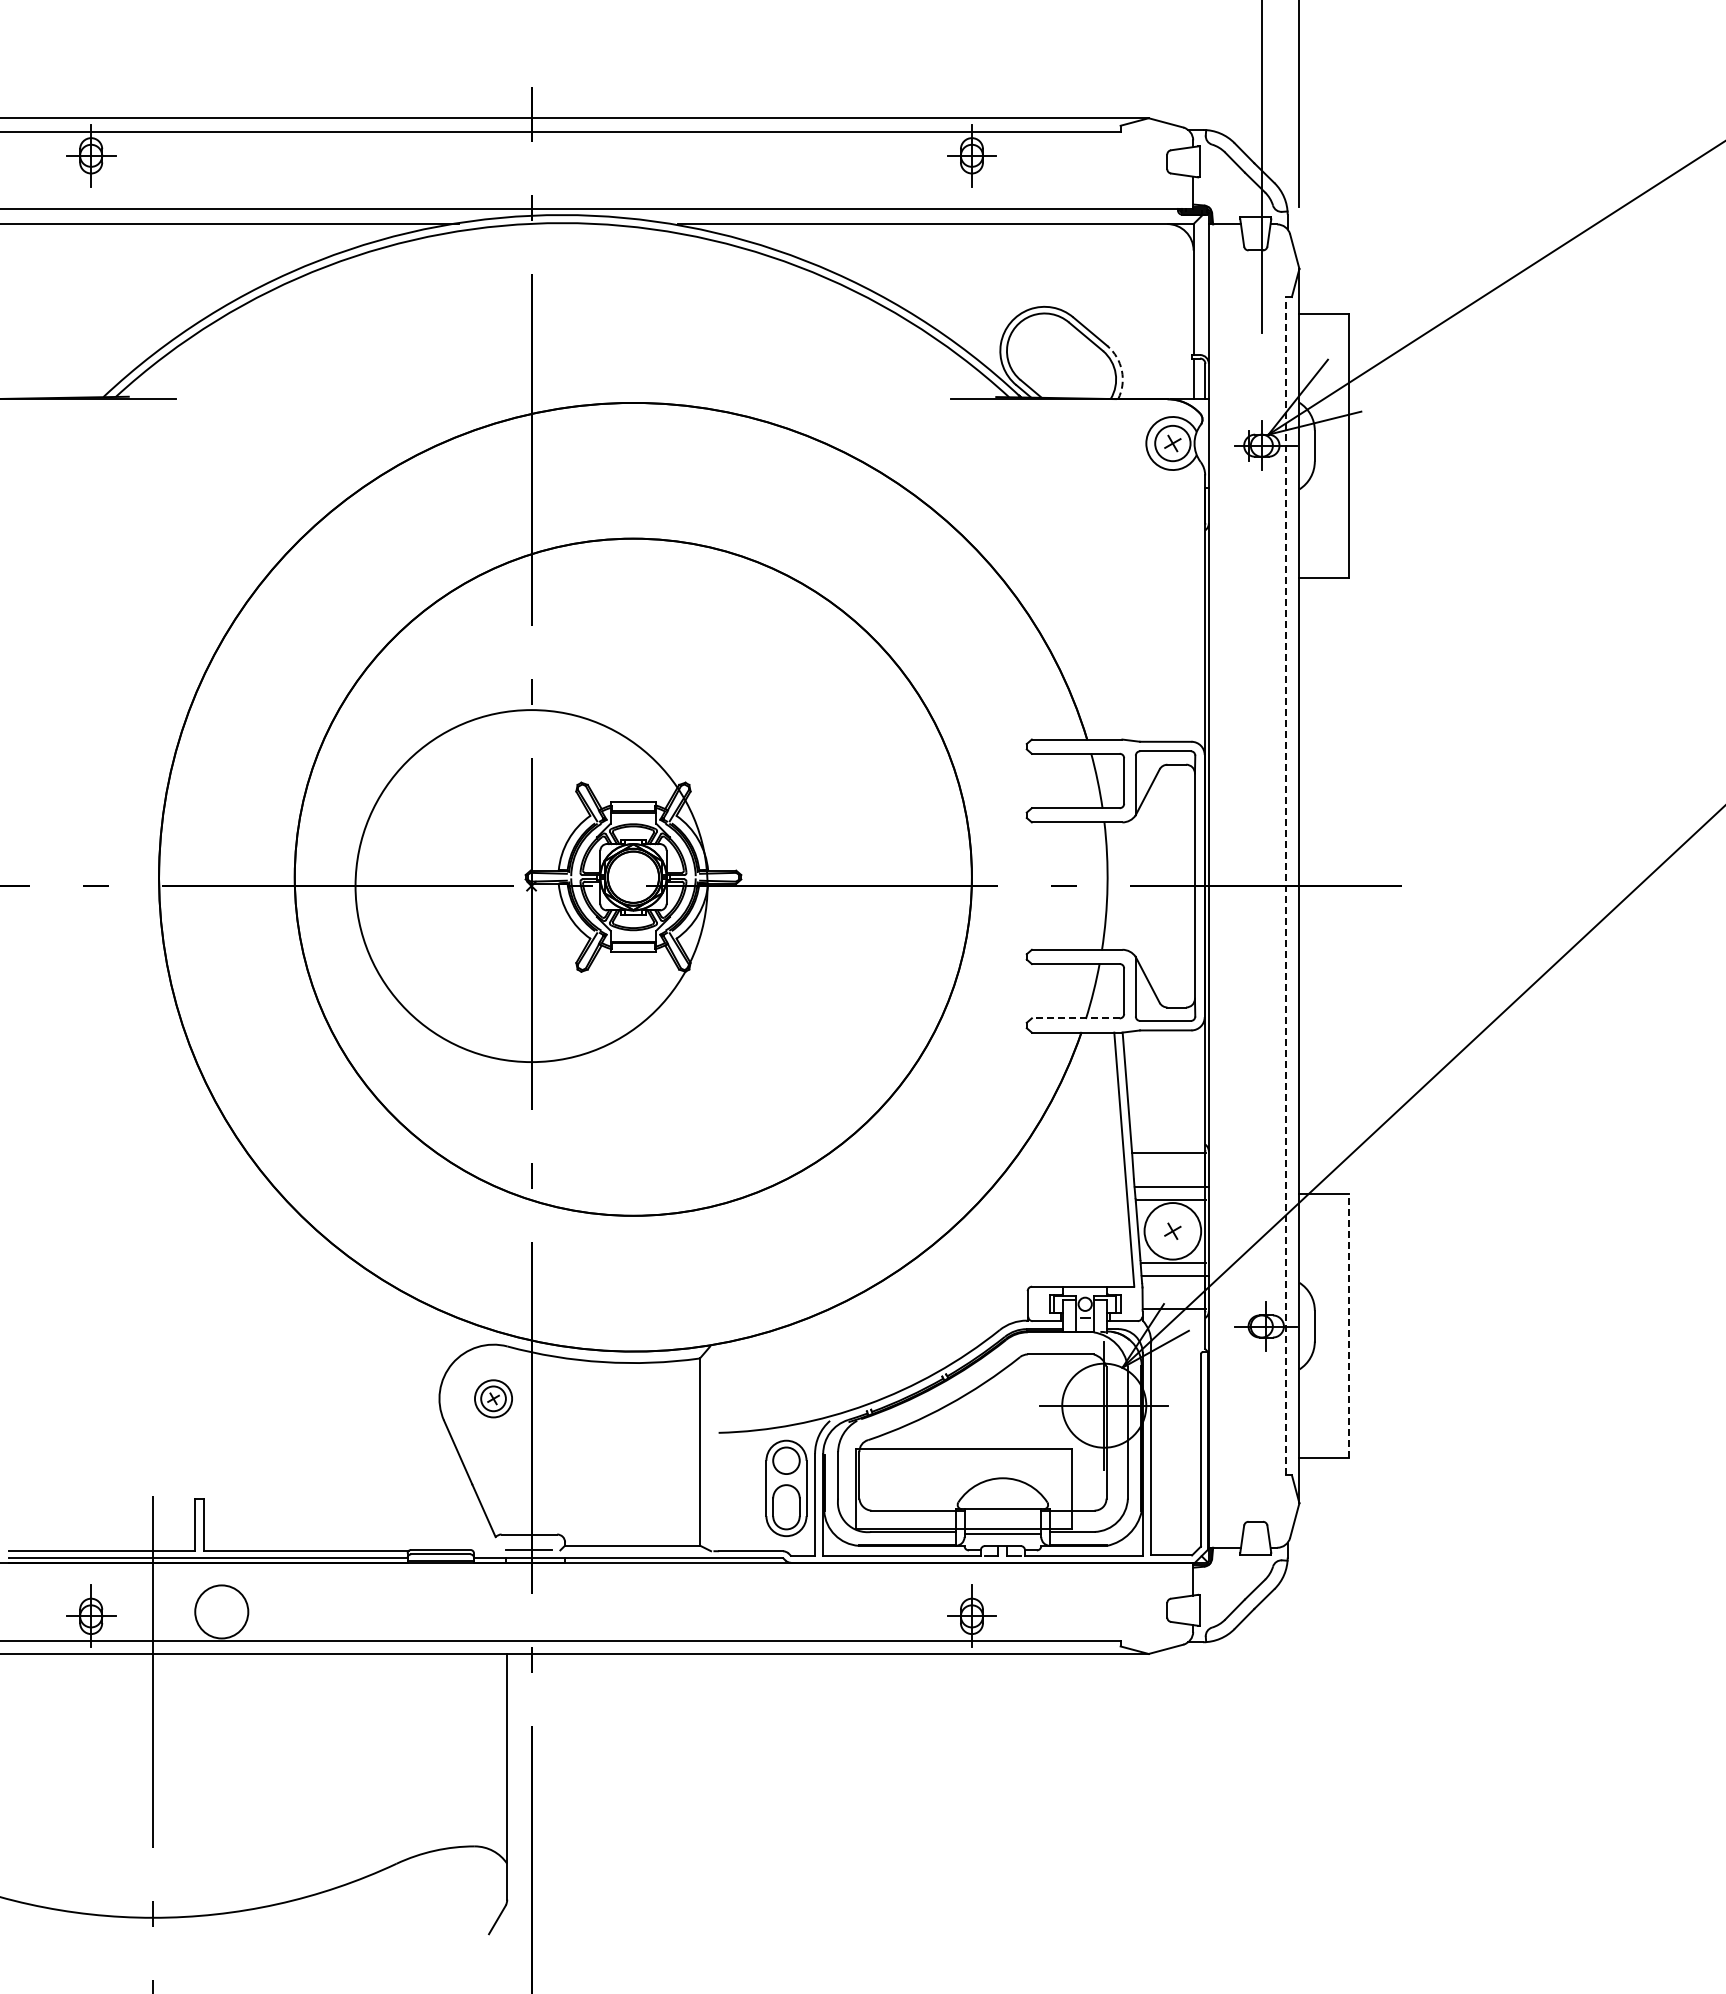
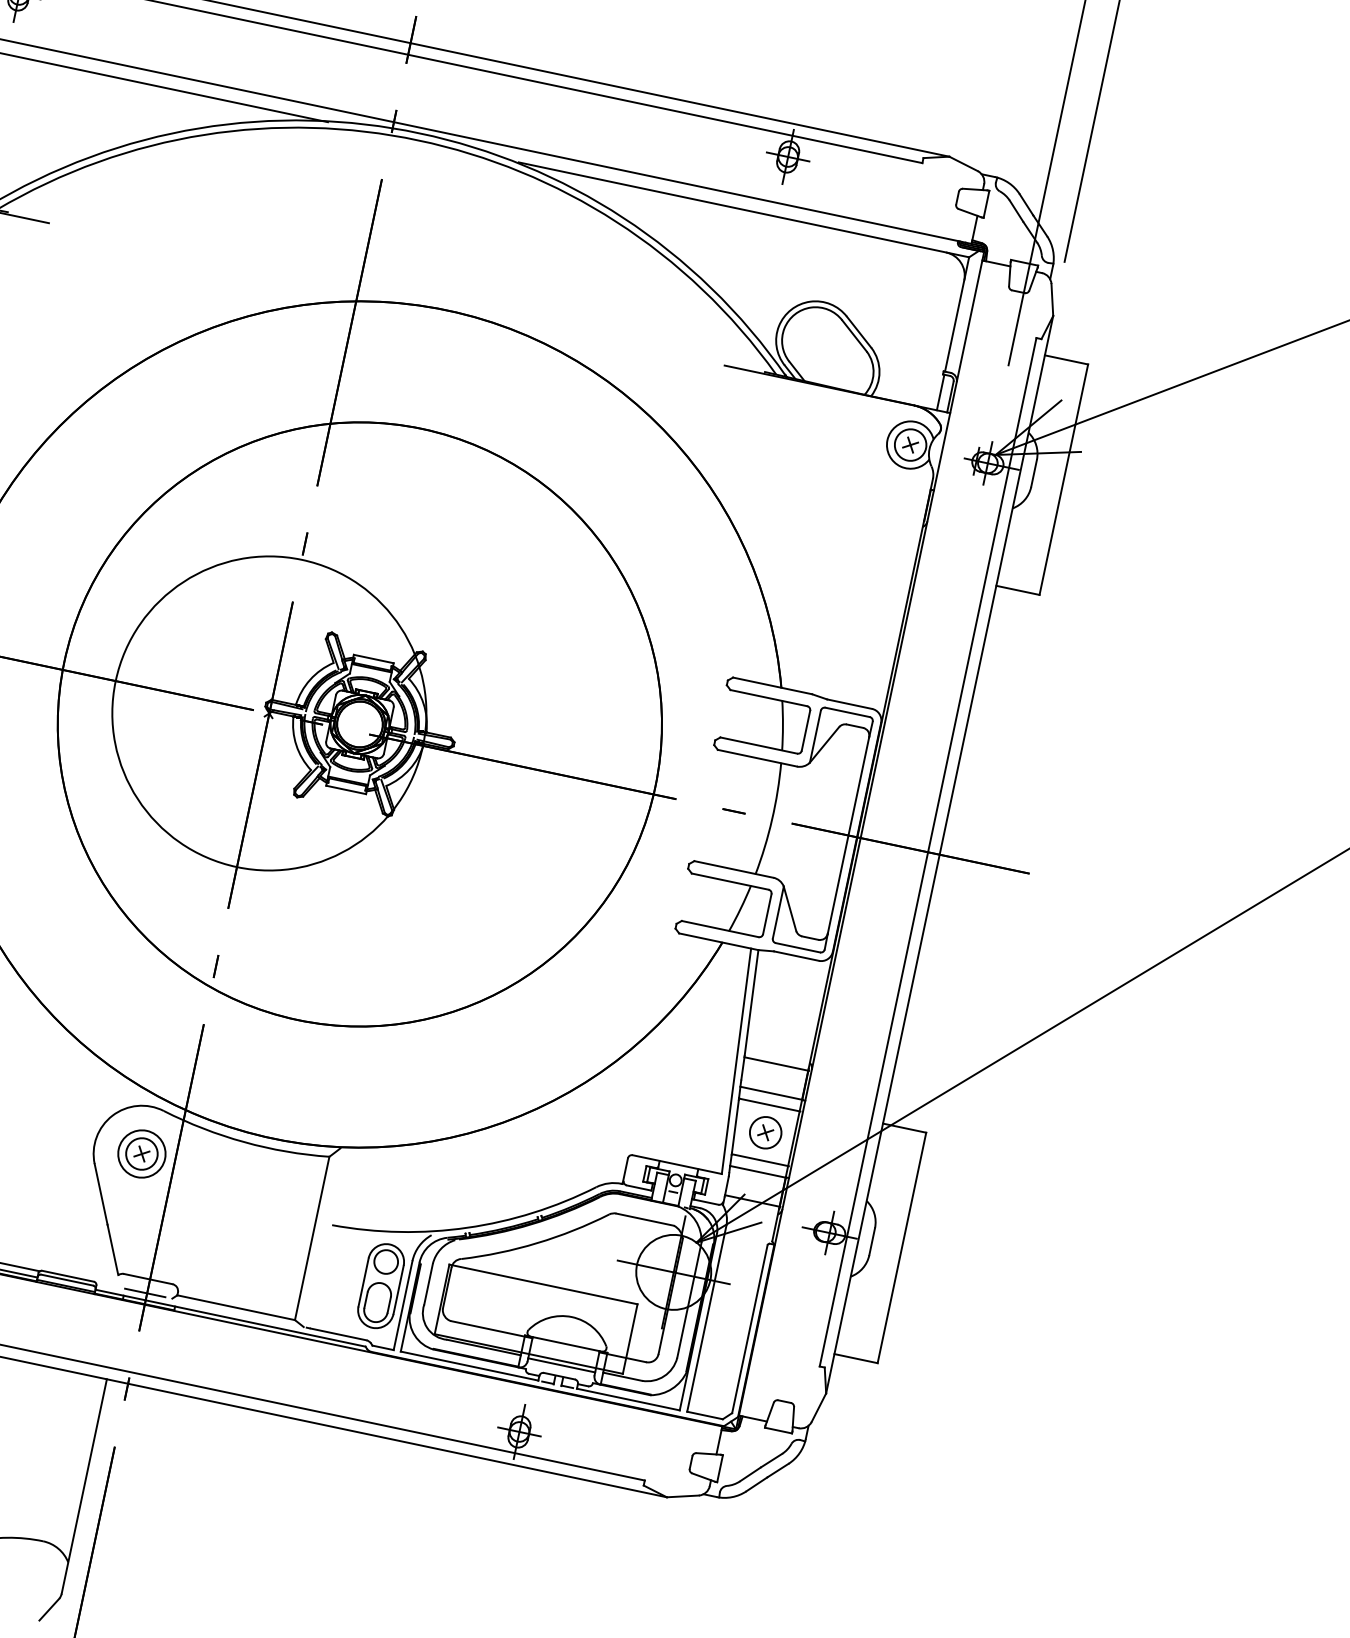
arc: (1121, 370) -> (879, 371), dashed -> solid
line: (1286, 885) -> (928, 851), dashed -> solid
line: (1075, 1018) -> (719, 929), dashed -> solid
circle: (1172, 1231) -> (765, 1132), size x0.62
line: (1348, 1325) -> (901, 1247), dashed -> solid
part: (493, 1398) -> (141, 1153), size x1.43

